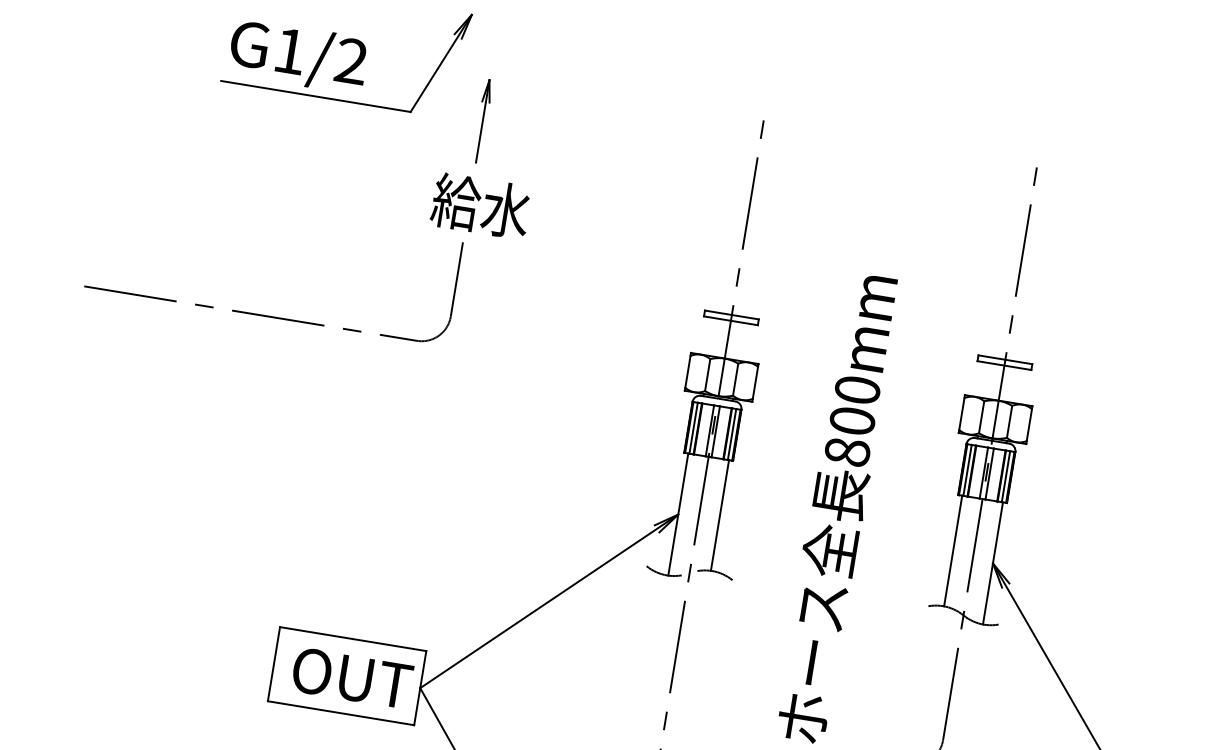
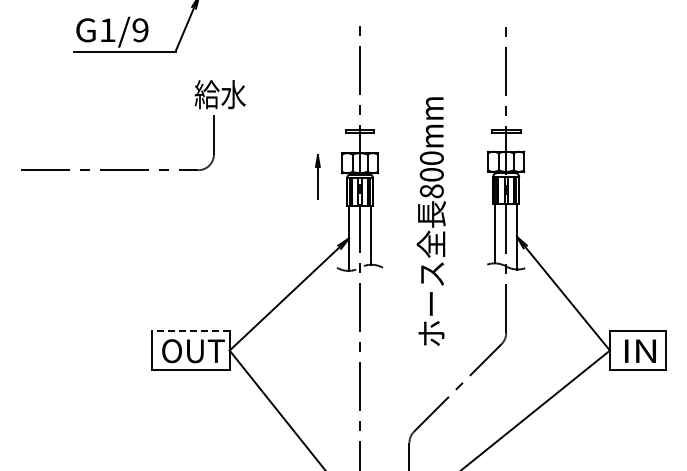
text: (351, 61) -> (140, 30), G1/2 -> G1/9
part: (482, 119) -> (317, 176), moved
line: (353, 638) -> (190, 330), solid -> dashed

